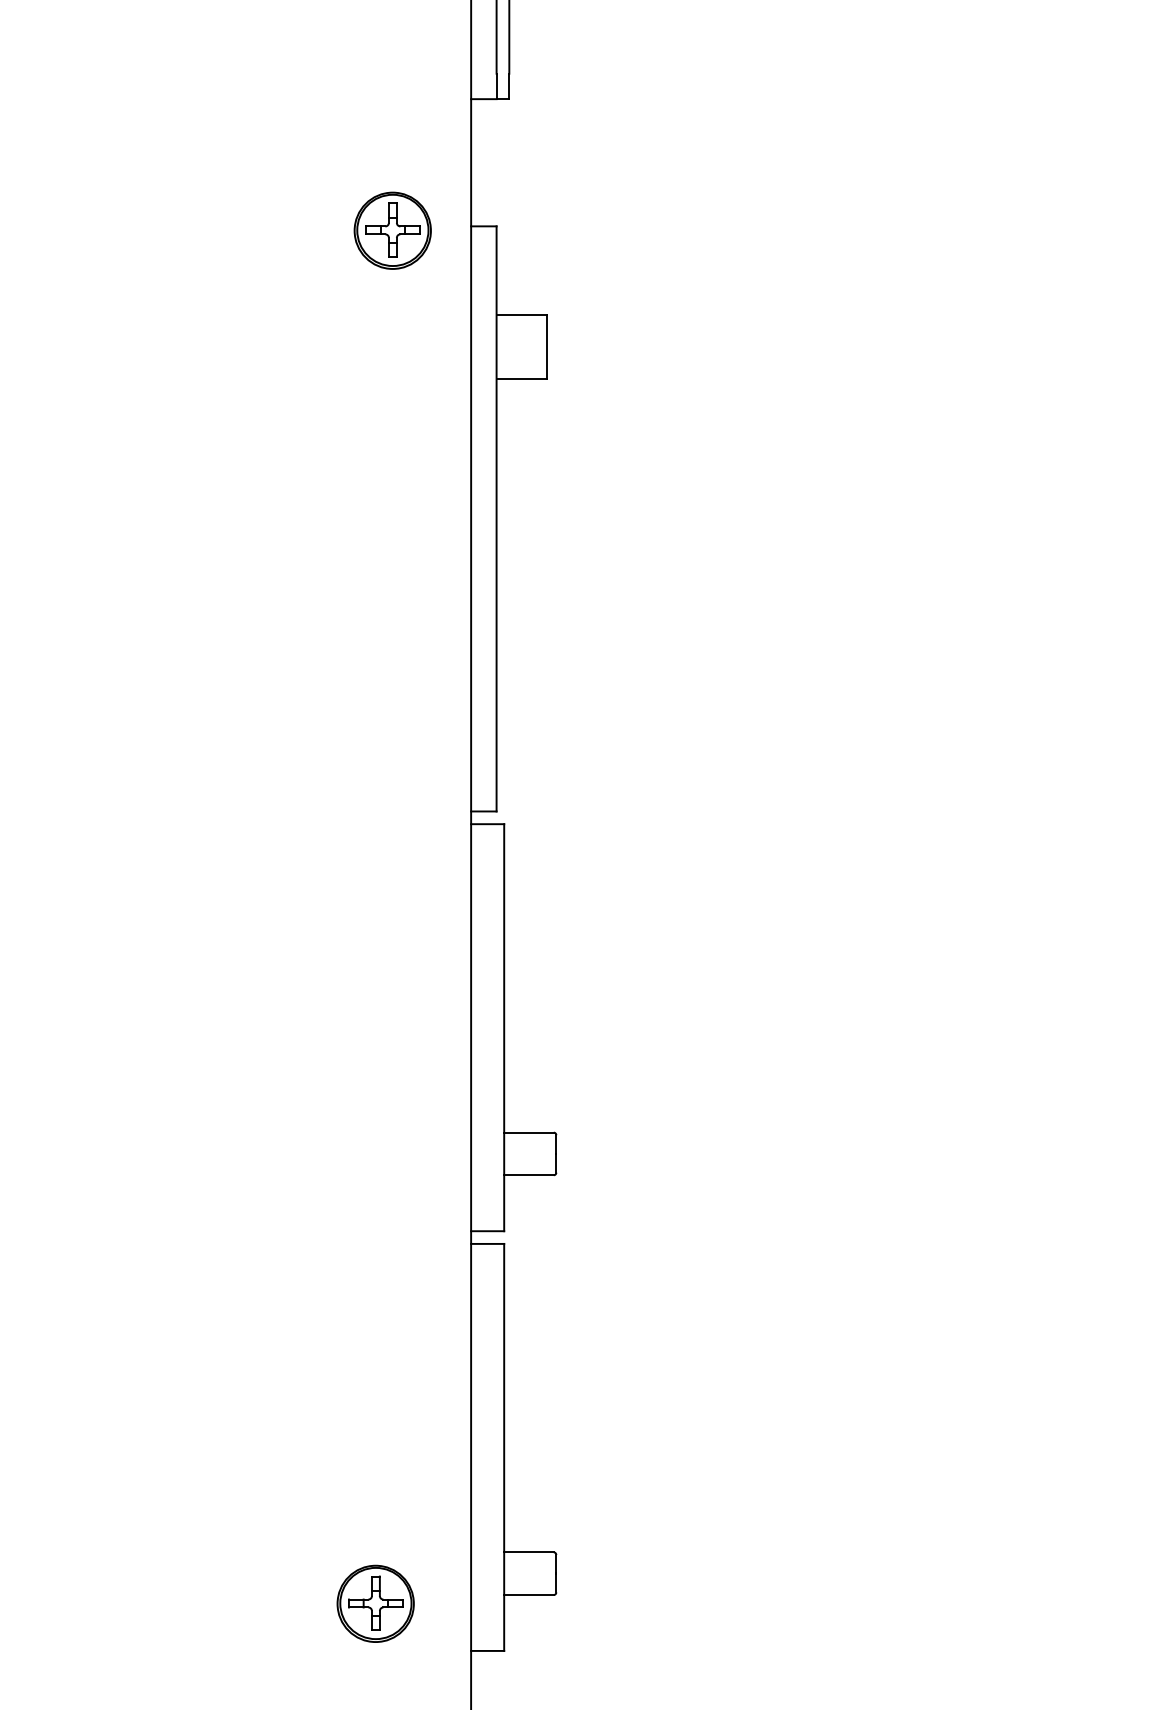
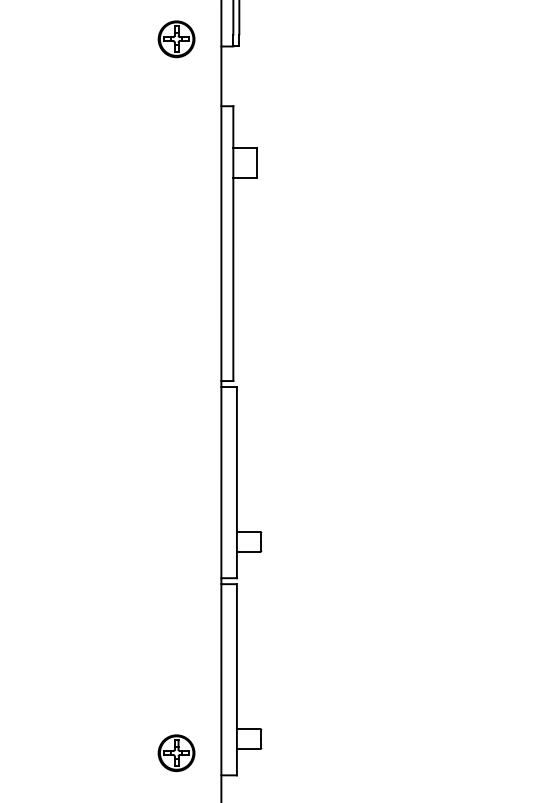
part: (392, 231) -> (176, 39), moved

